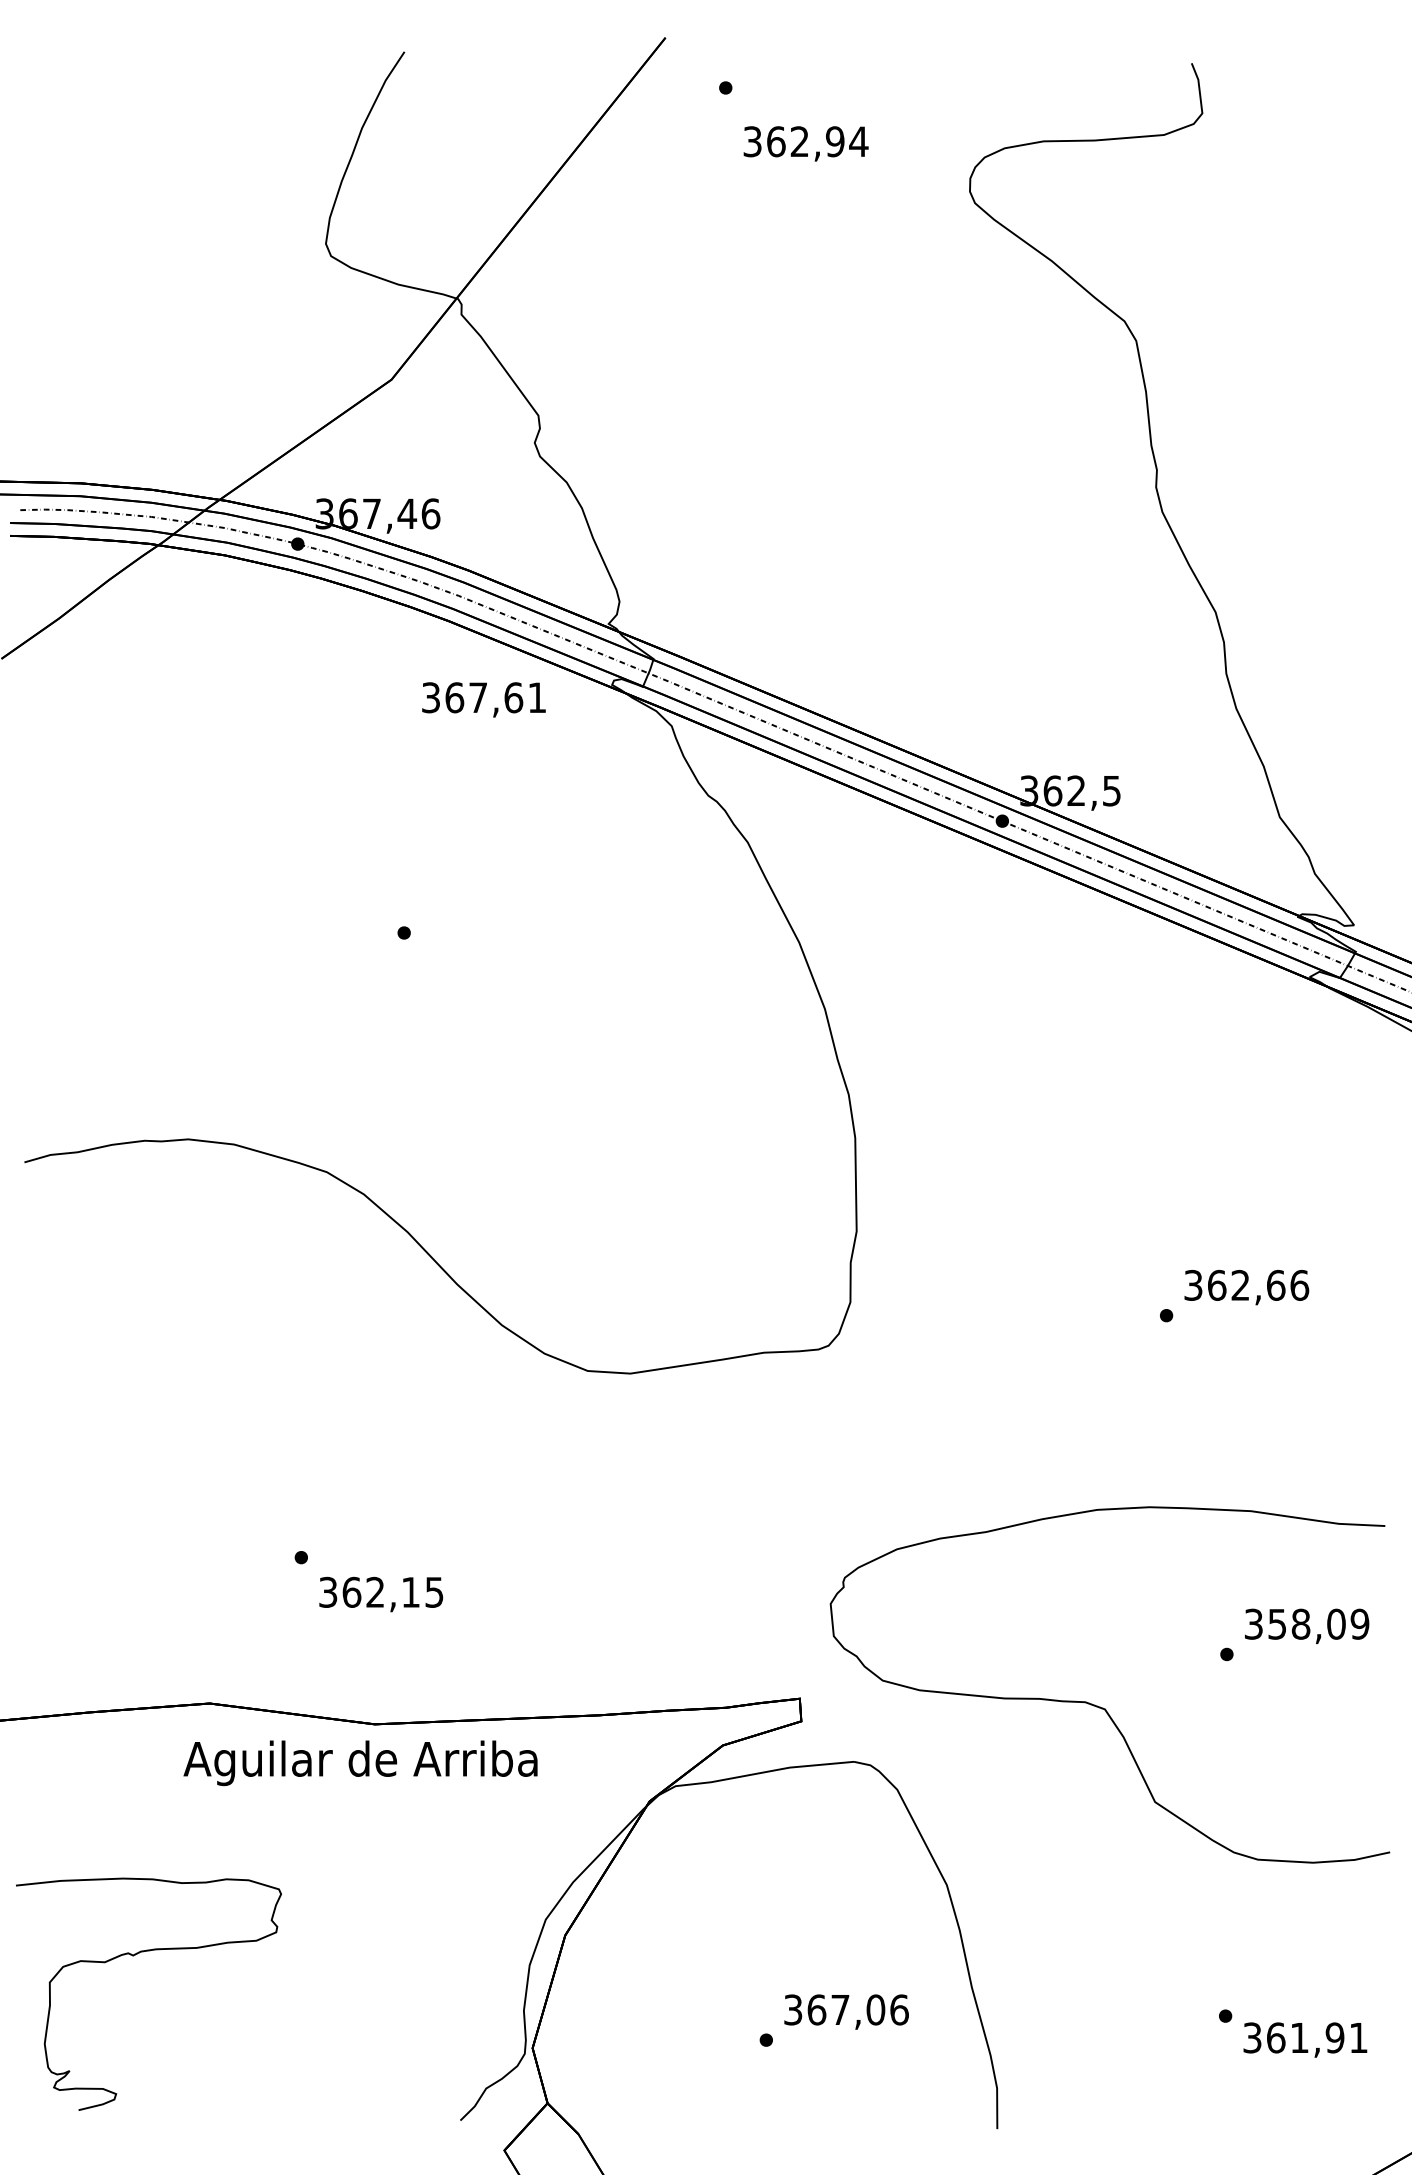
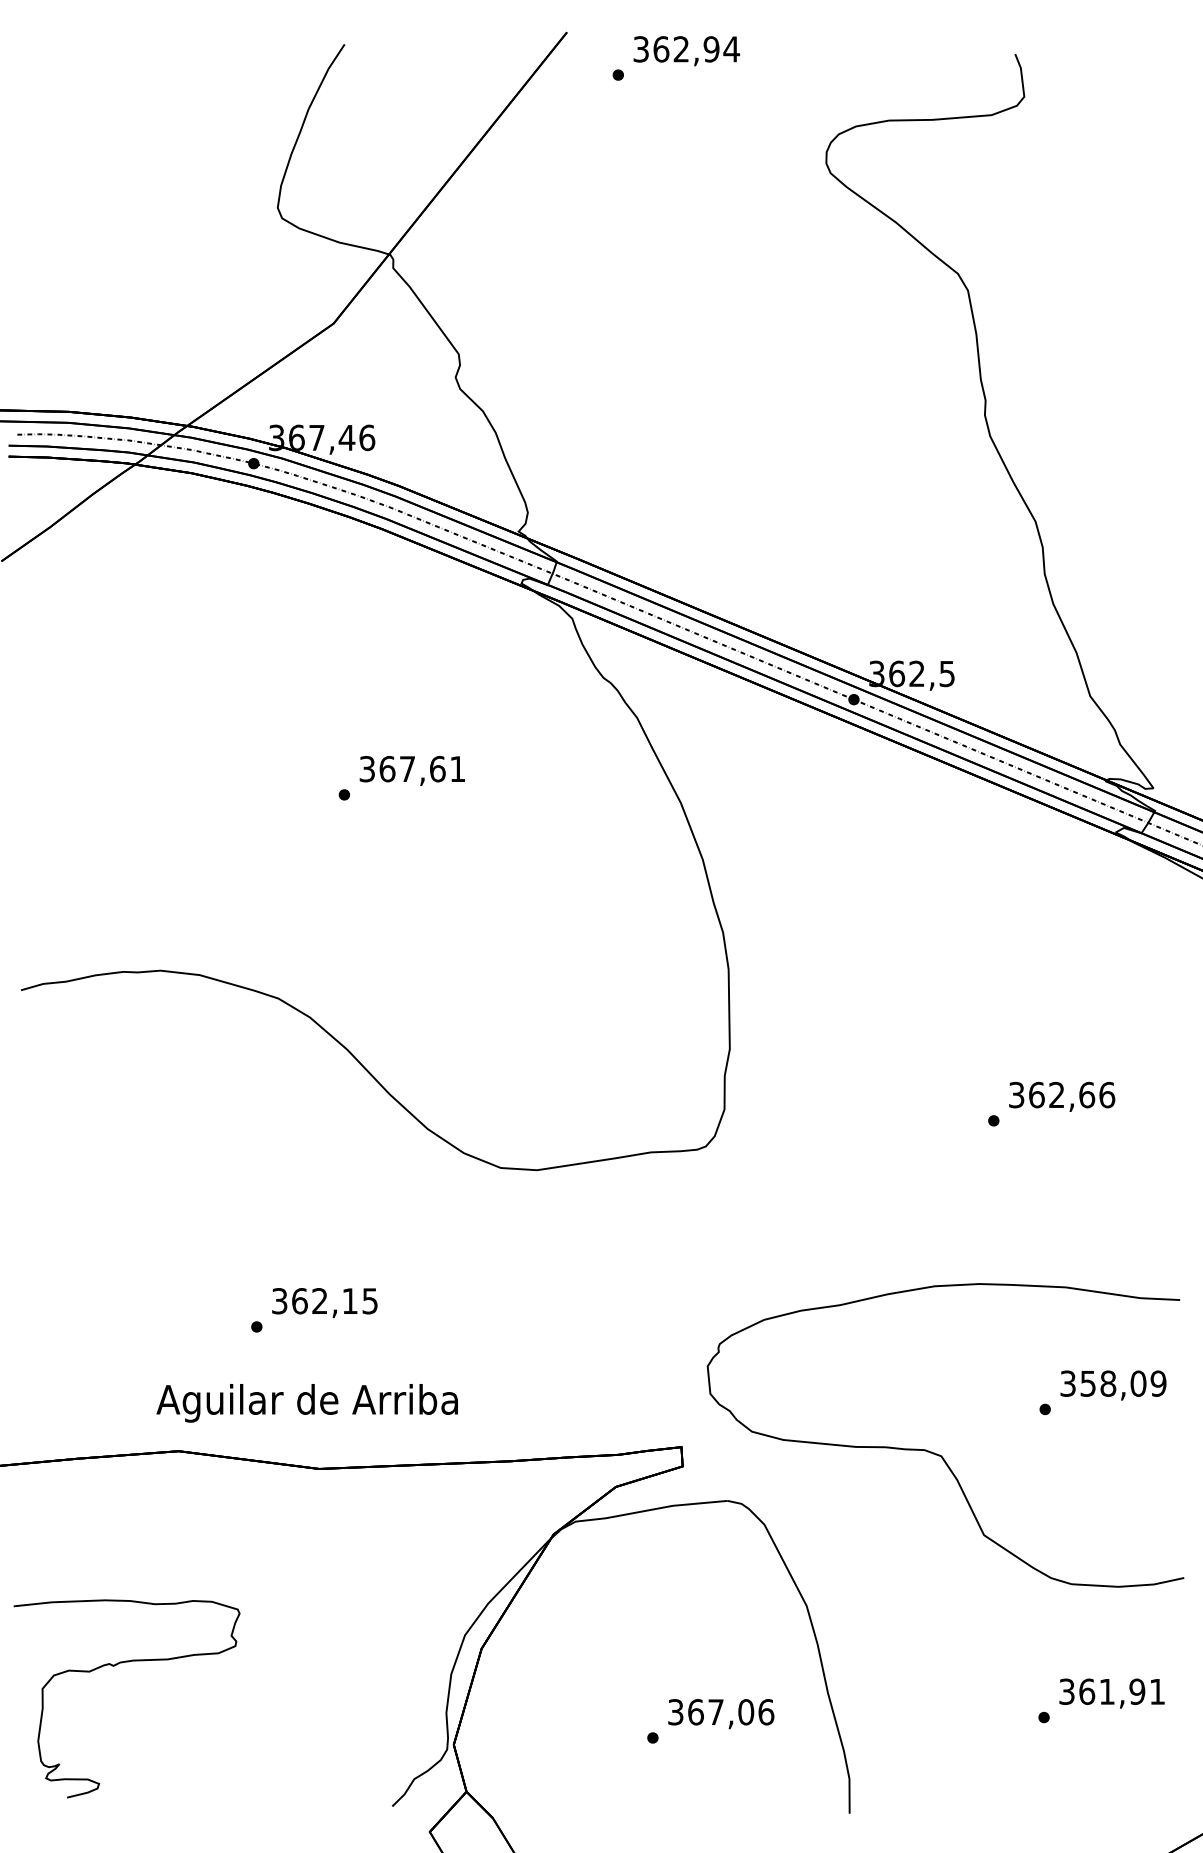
text: (805, 143) -> (686, 50), moved
text: (483, 699) -> (411, 770), moved
text: (381, 1594) -> (325, 1302), moved
text: (360, 1763) -> (307, 1403), moved
text: (1305, 2039) -> (1112, 1693), moved

